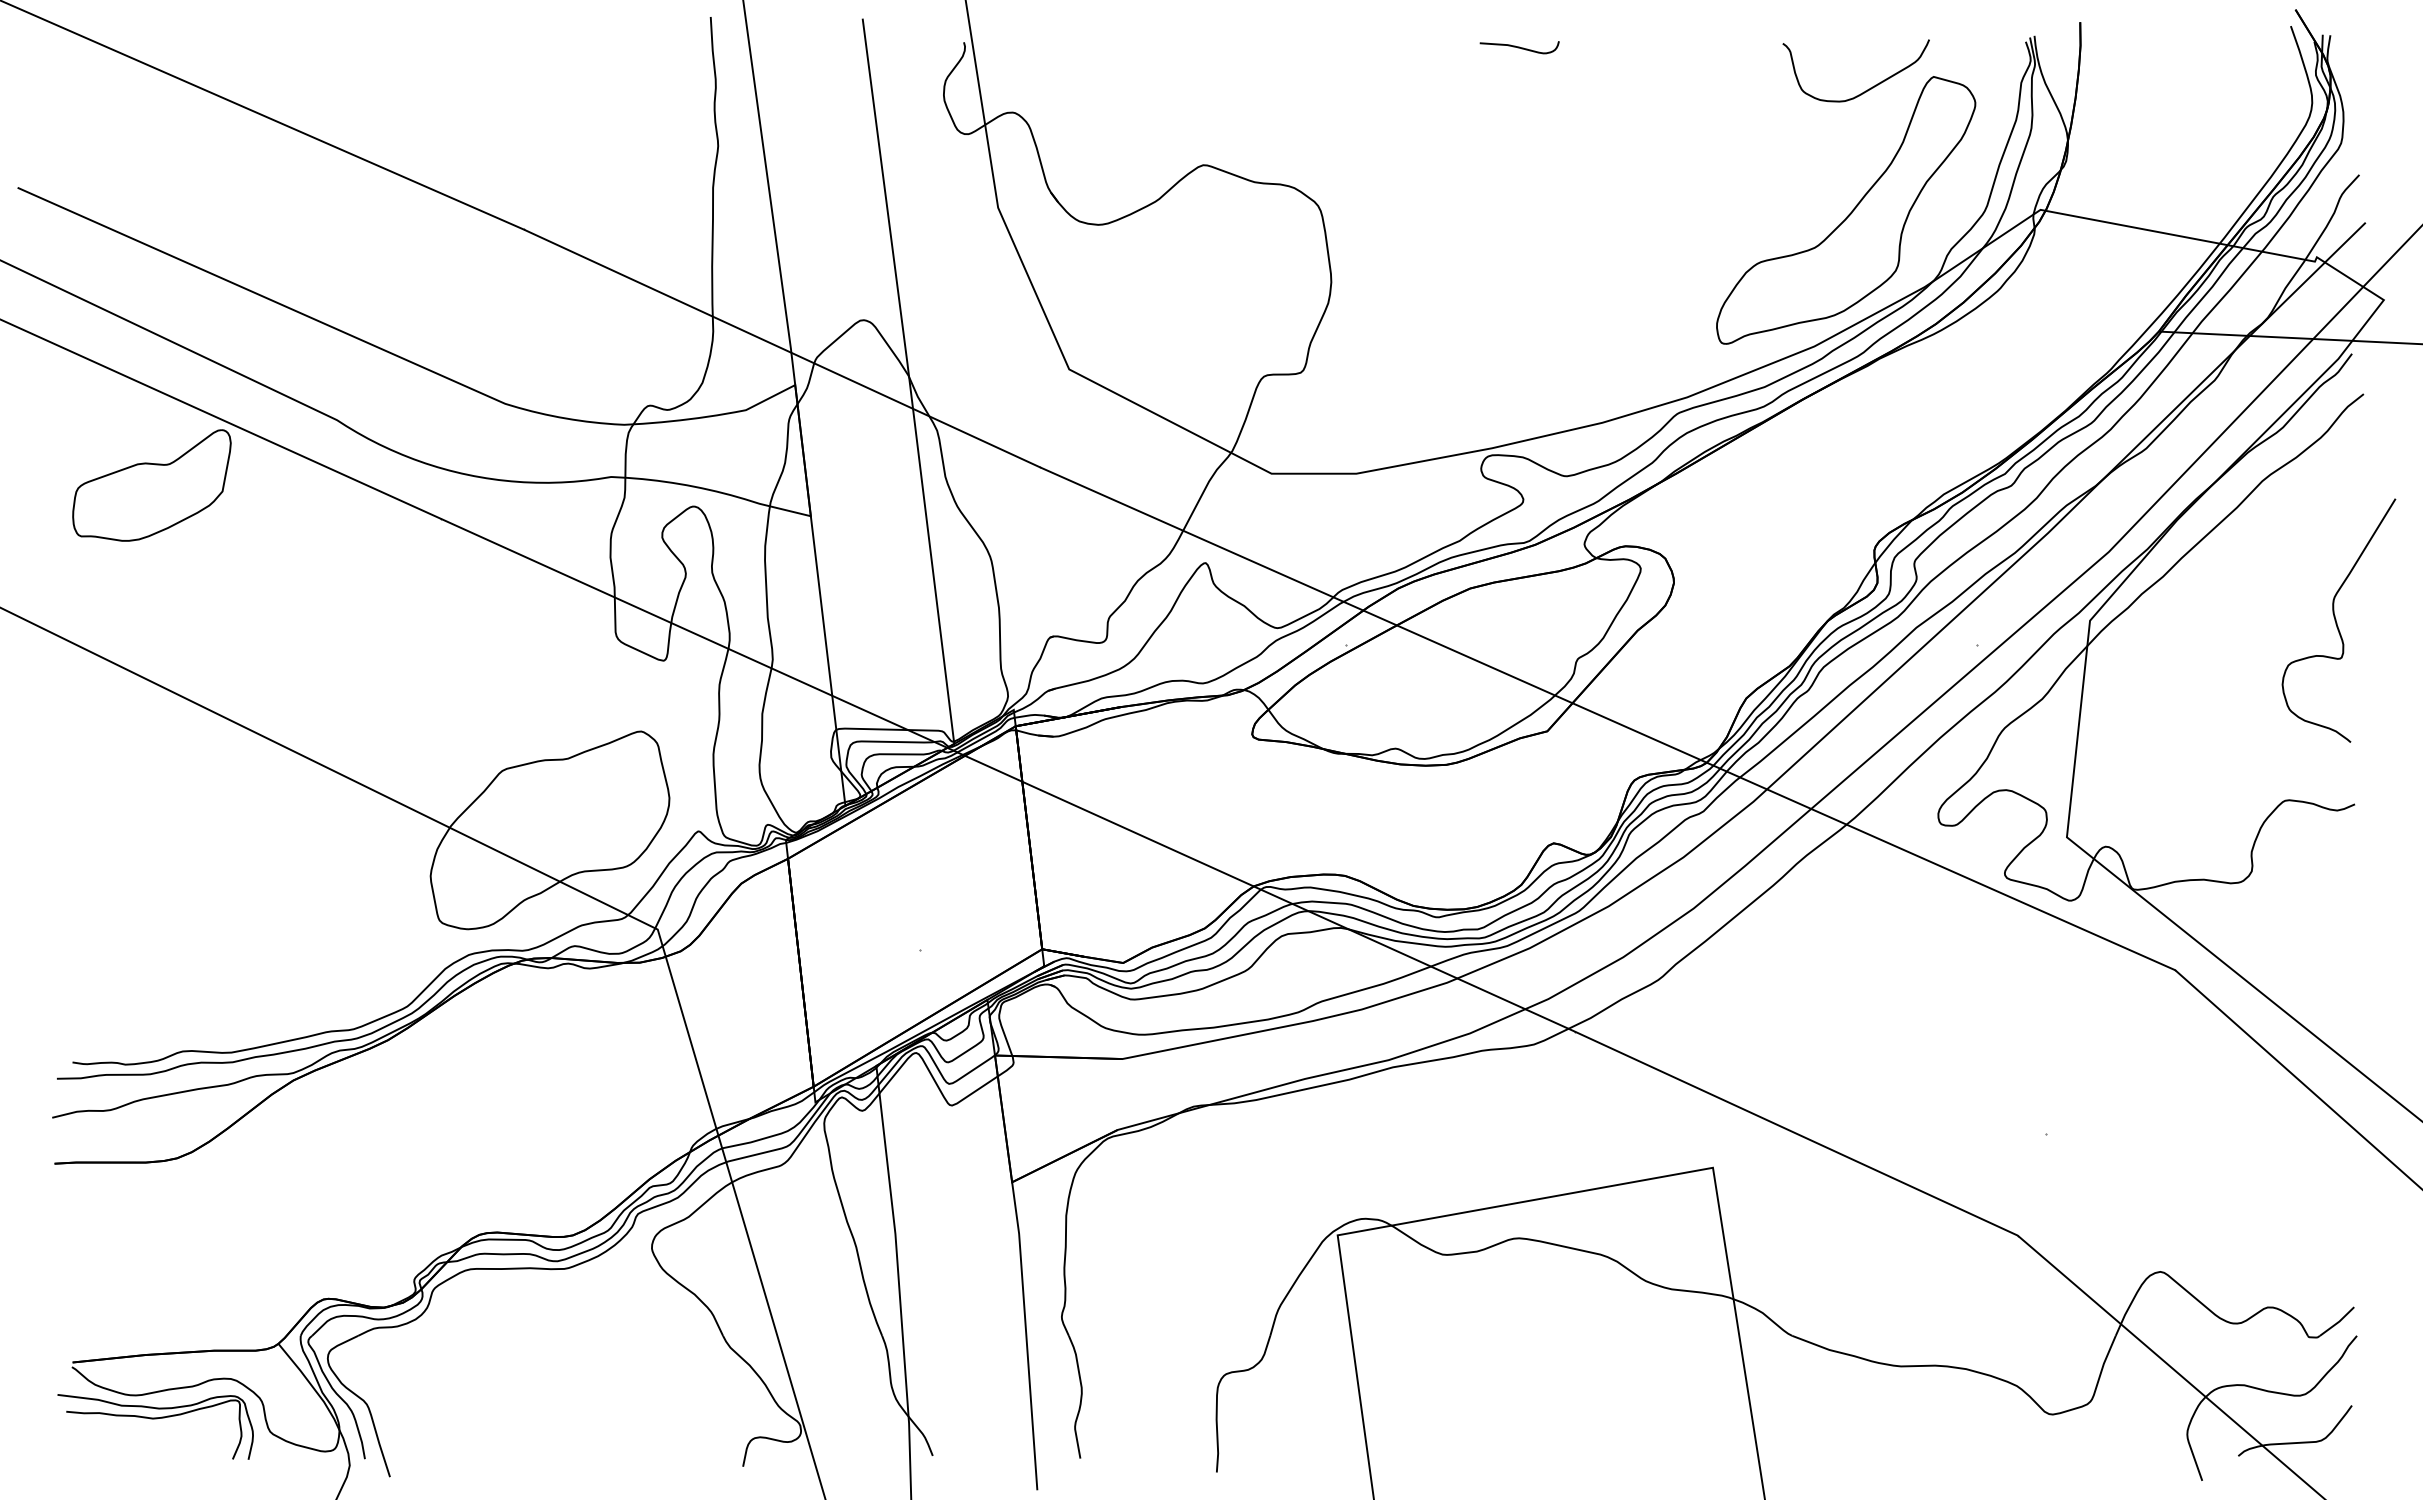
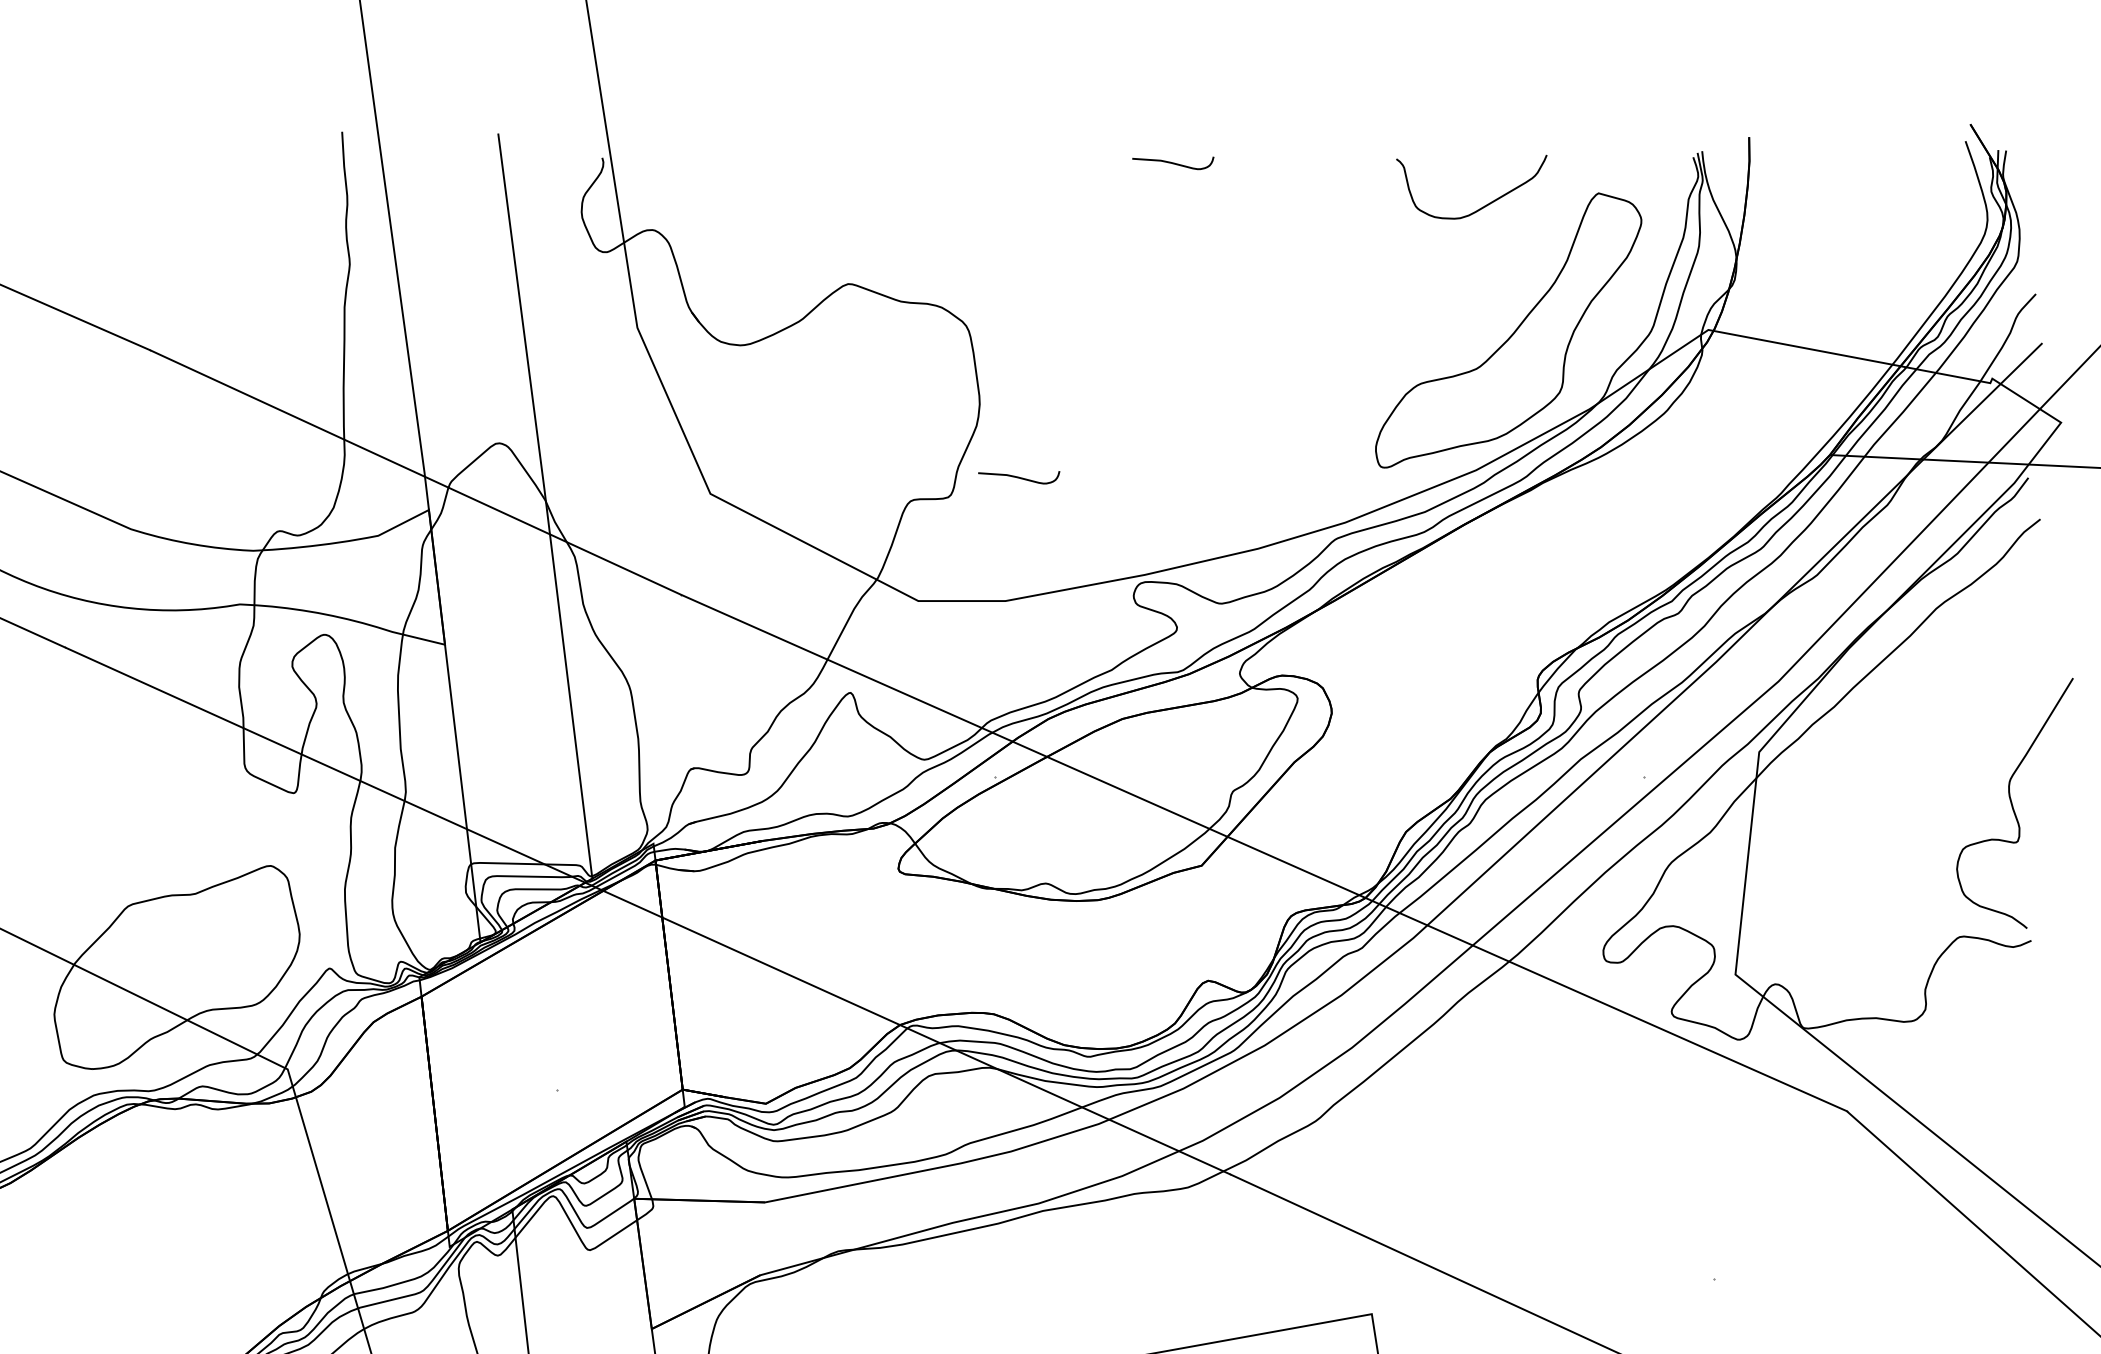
curve: (1865, 90) -> (1481, 207), moved
curve: (1369, 353) -> (1018, 477), added
curve: (2336, 620) -> (2012, 803), moved

